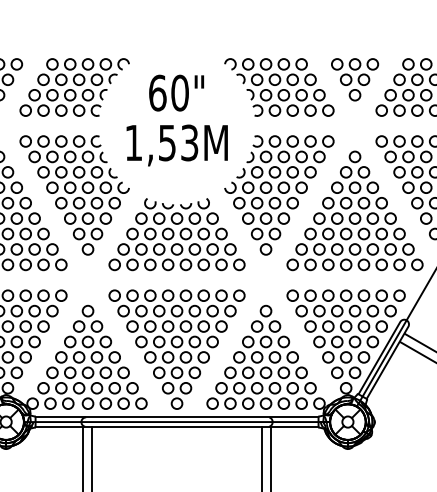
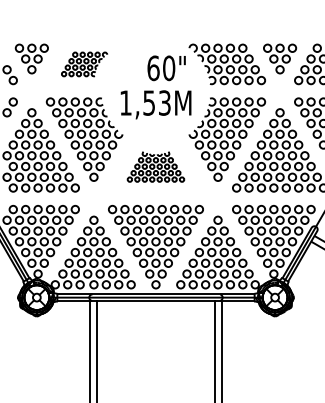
part: (74, 87) -> (84, 64), size x0.6
text: (176, 93) -> (166, 68), moved
part: (176, 233) -> (155, 166), size x0.6

